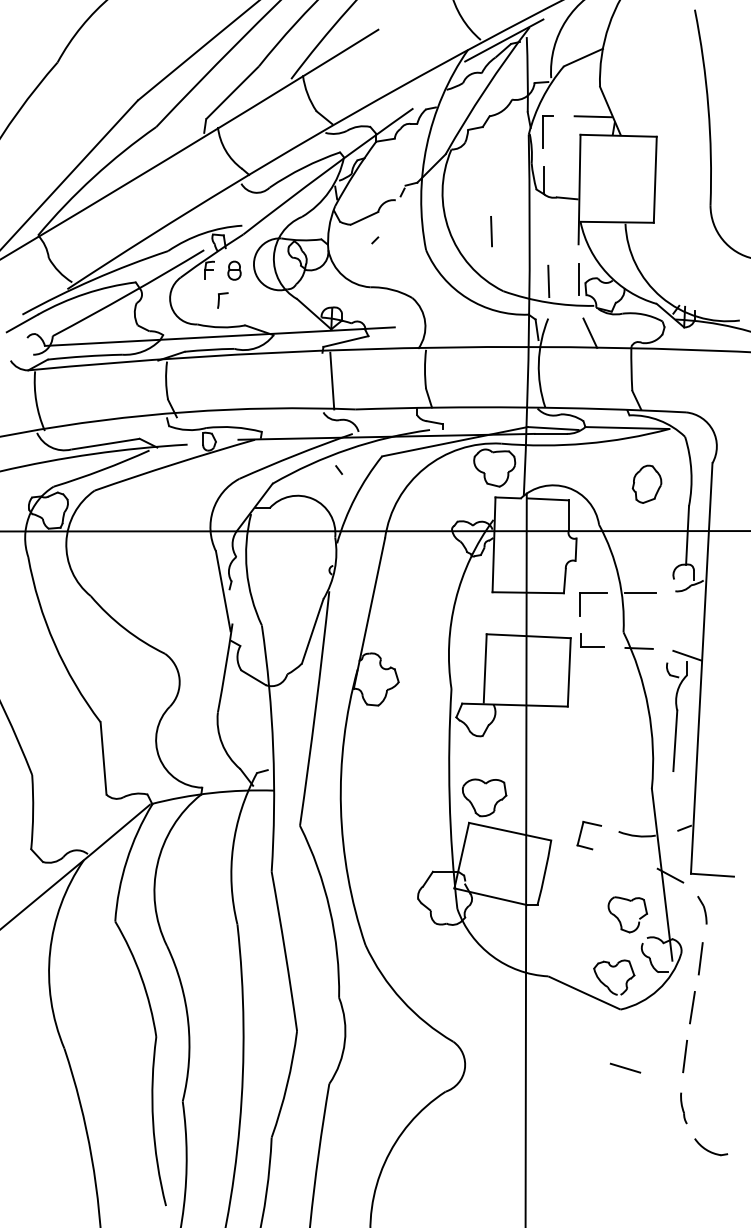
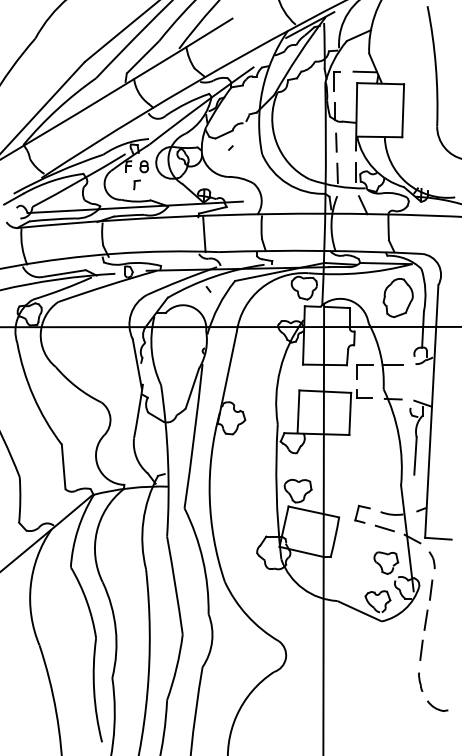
line: (491, 231) -> (336, 142), moved
part: (646, 484) -> (397, 298), size x1.67
line: (624, 1068) -> (384, 528), moved

